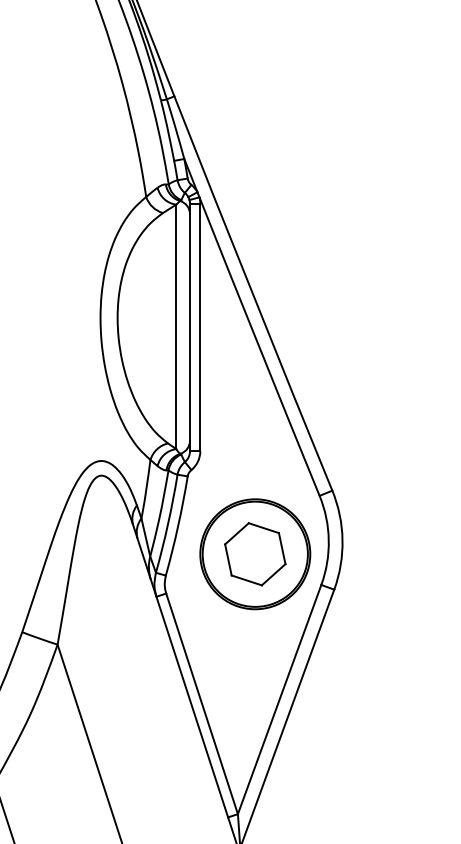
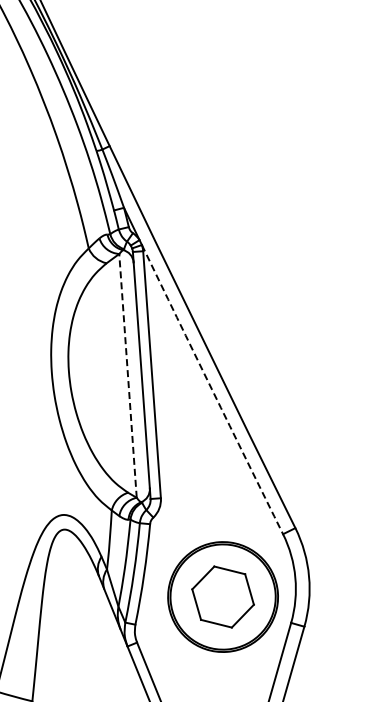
line: (176, 326) -> (128, 375), solid -> dashed
arc: (259, 346) -> (212, 389), solid -> dashed

